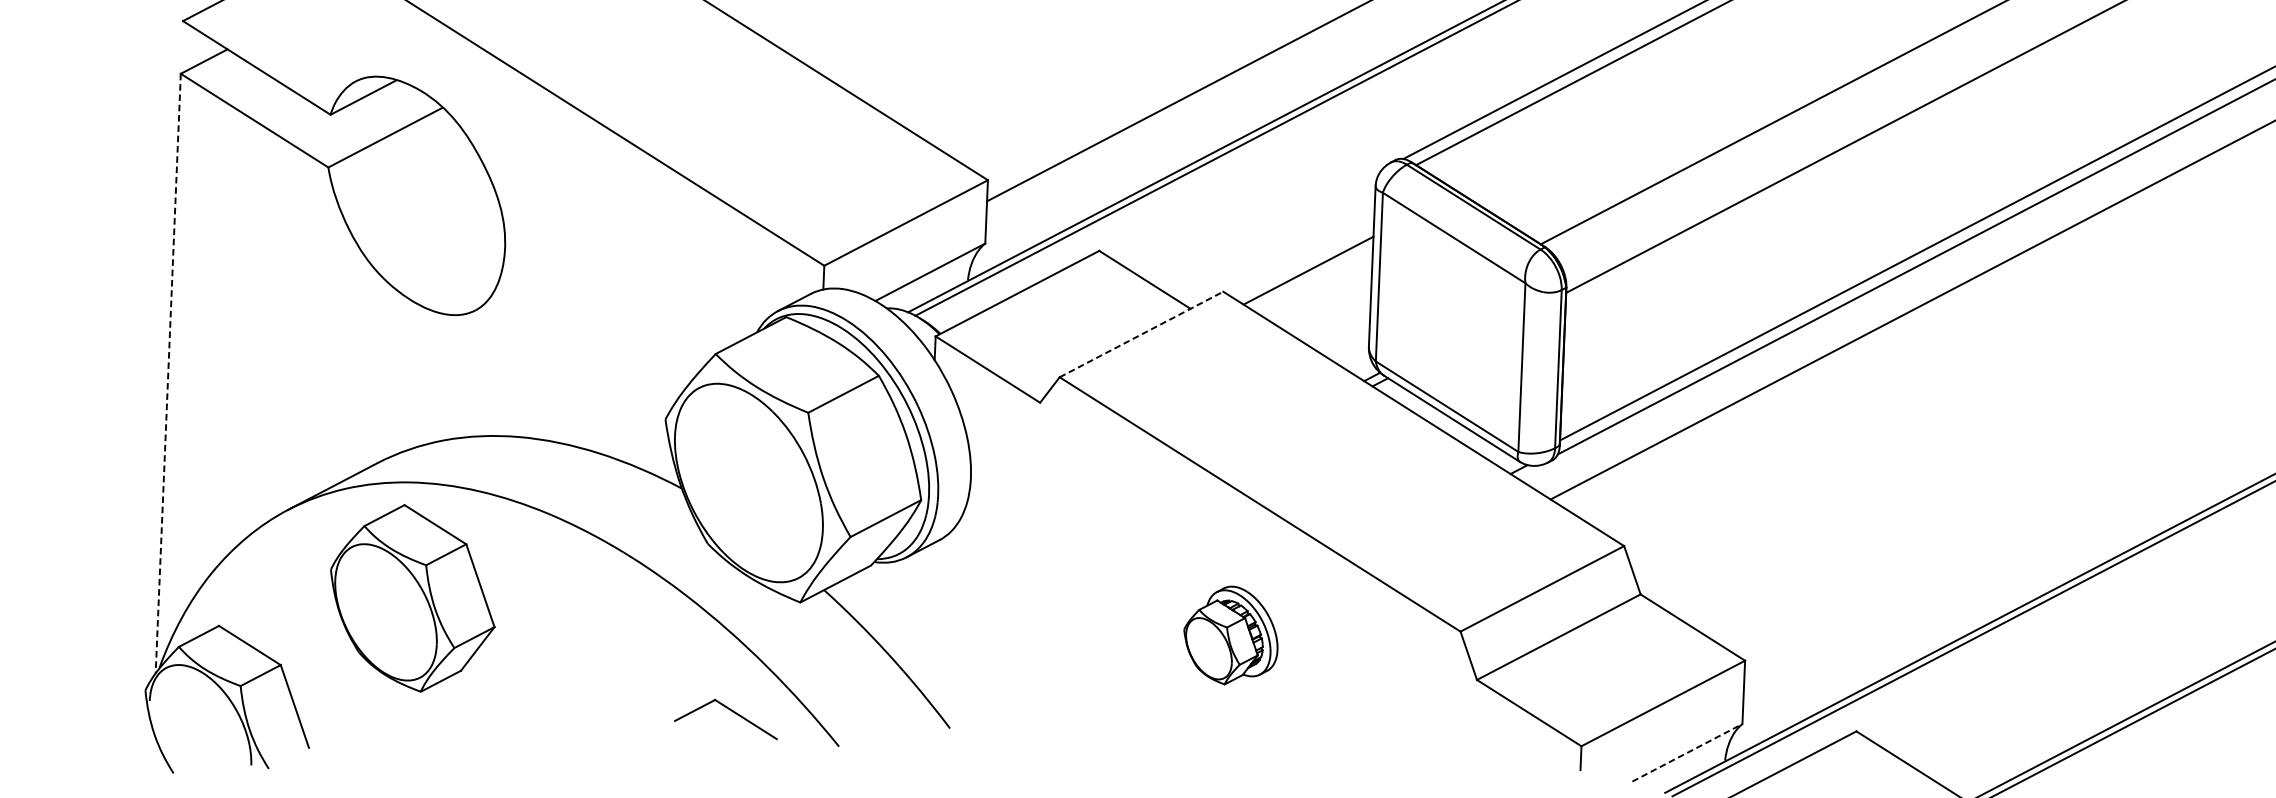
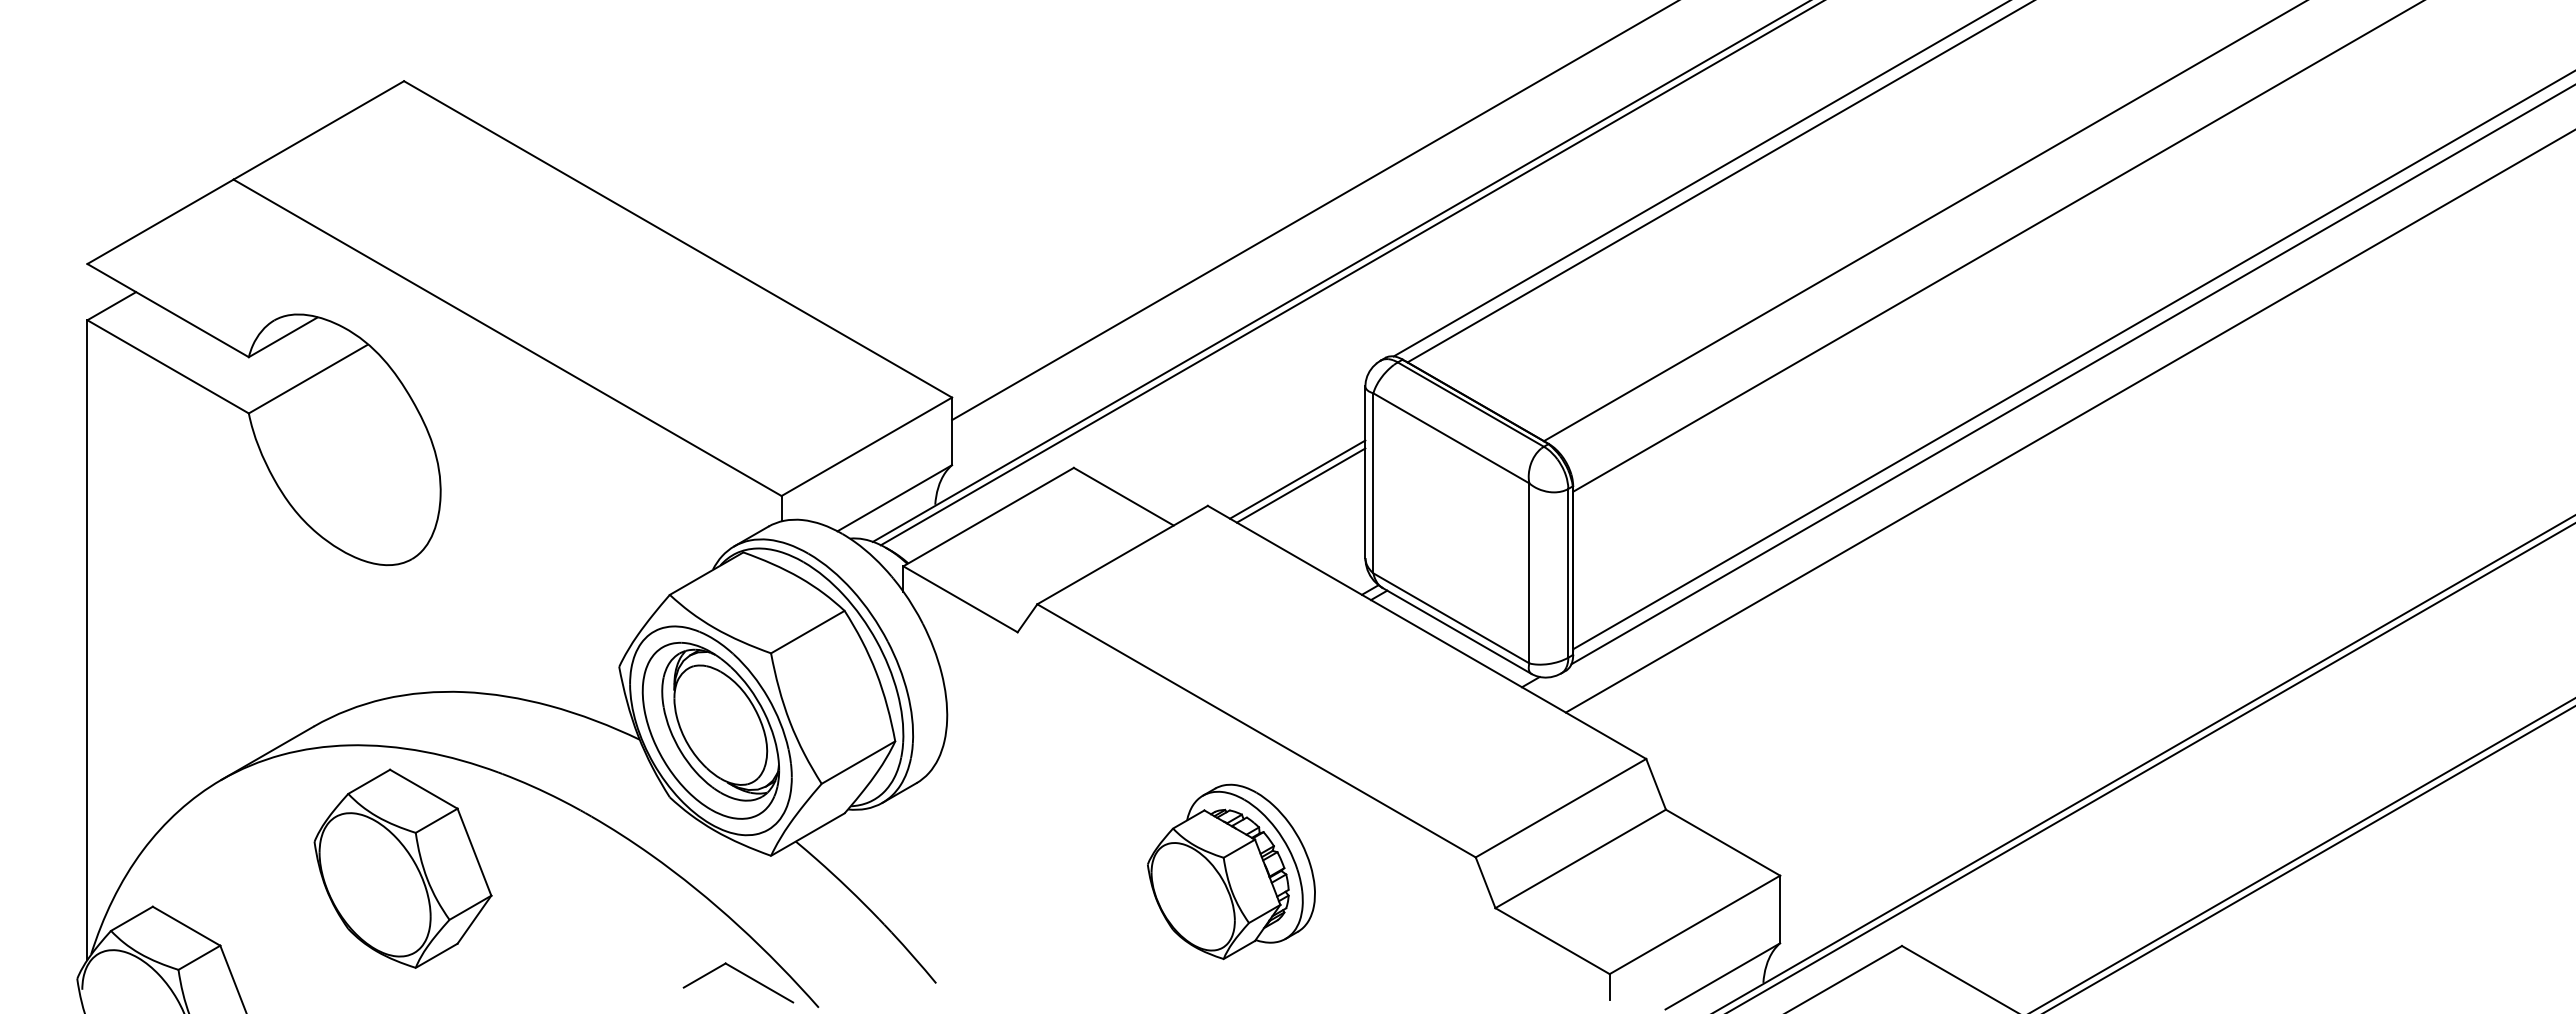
line: (1310, 276) -> (1300, 485), added
line: (1142, 333) -> (1123, 554), dashed -> solid
line: (168, 373) -> (87, 640), dashed -> solid
part: (748, 482) -> (710, 730), added
part: (412, 598) -> (402, 868), moved
part: (1231, 635) -> (1231, 871), size x1.67
part: (730, 710) -> (742, 974), moved
line: (1688, 752) -> (1723, 976), dashed -> solid

